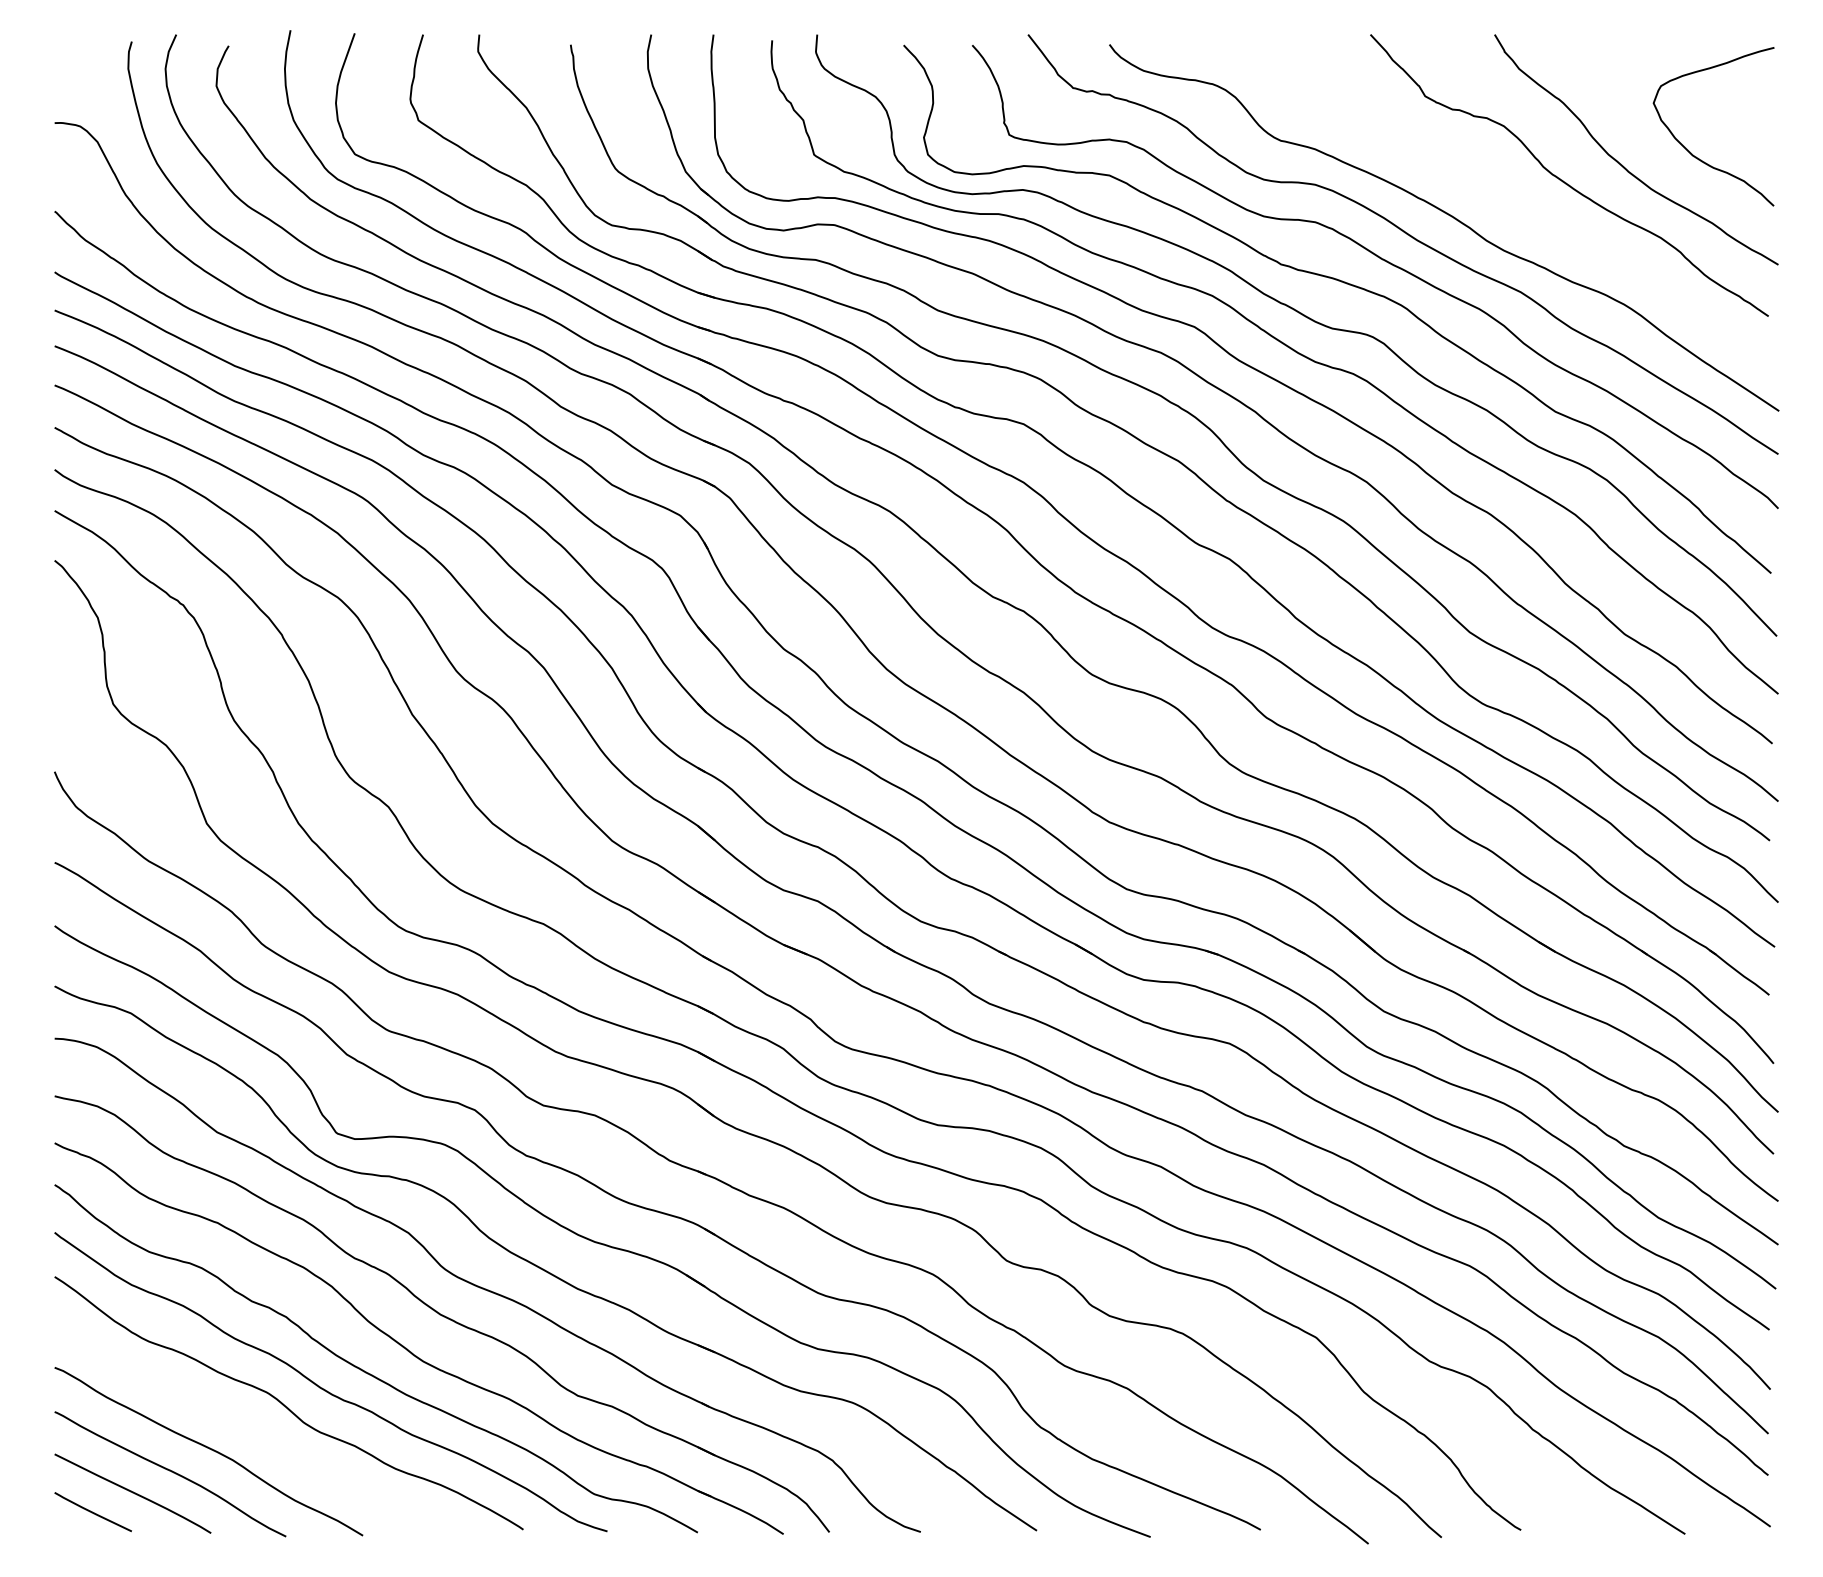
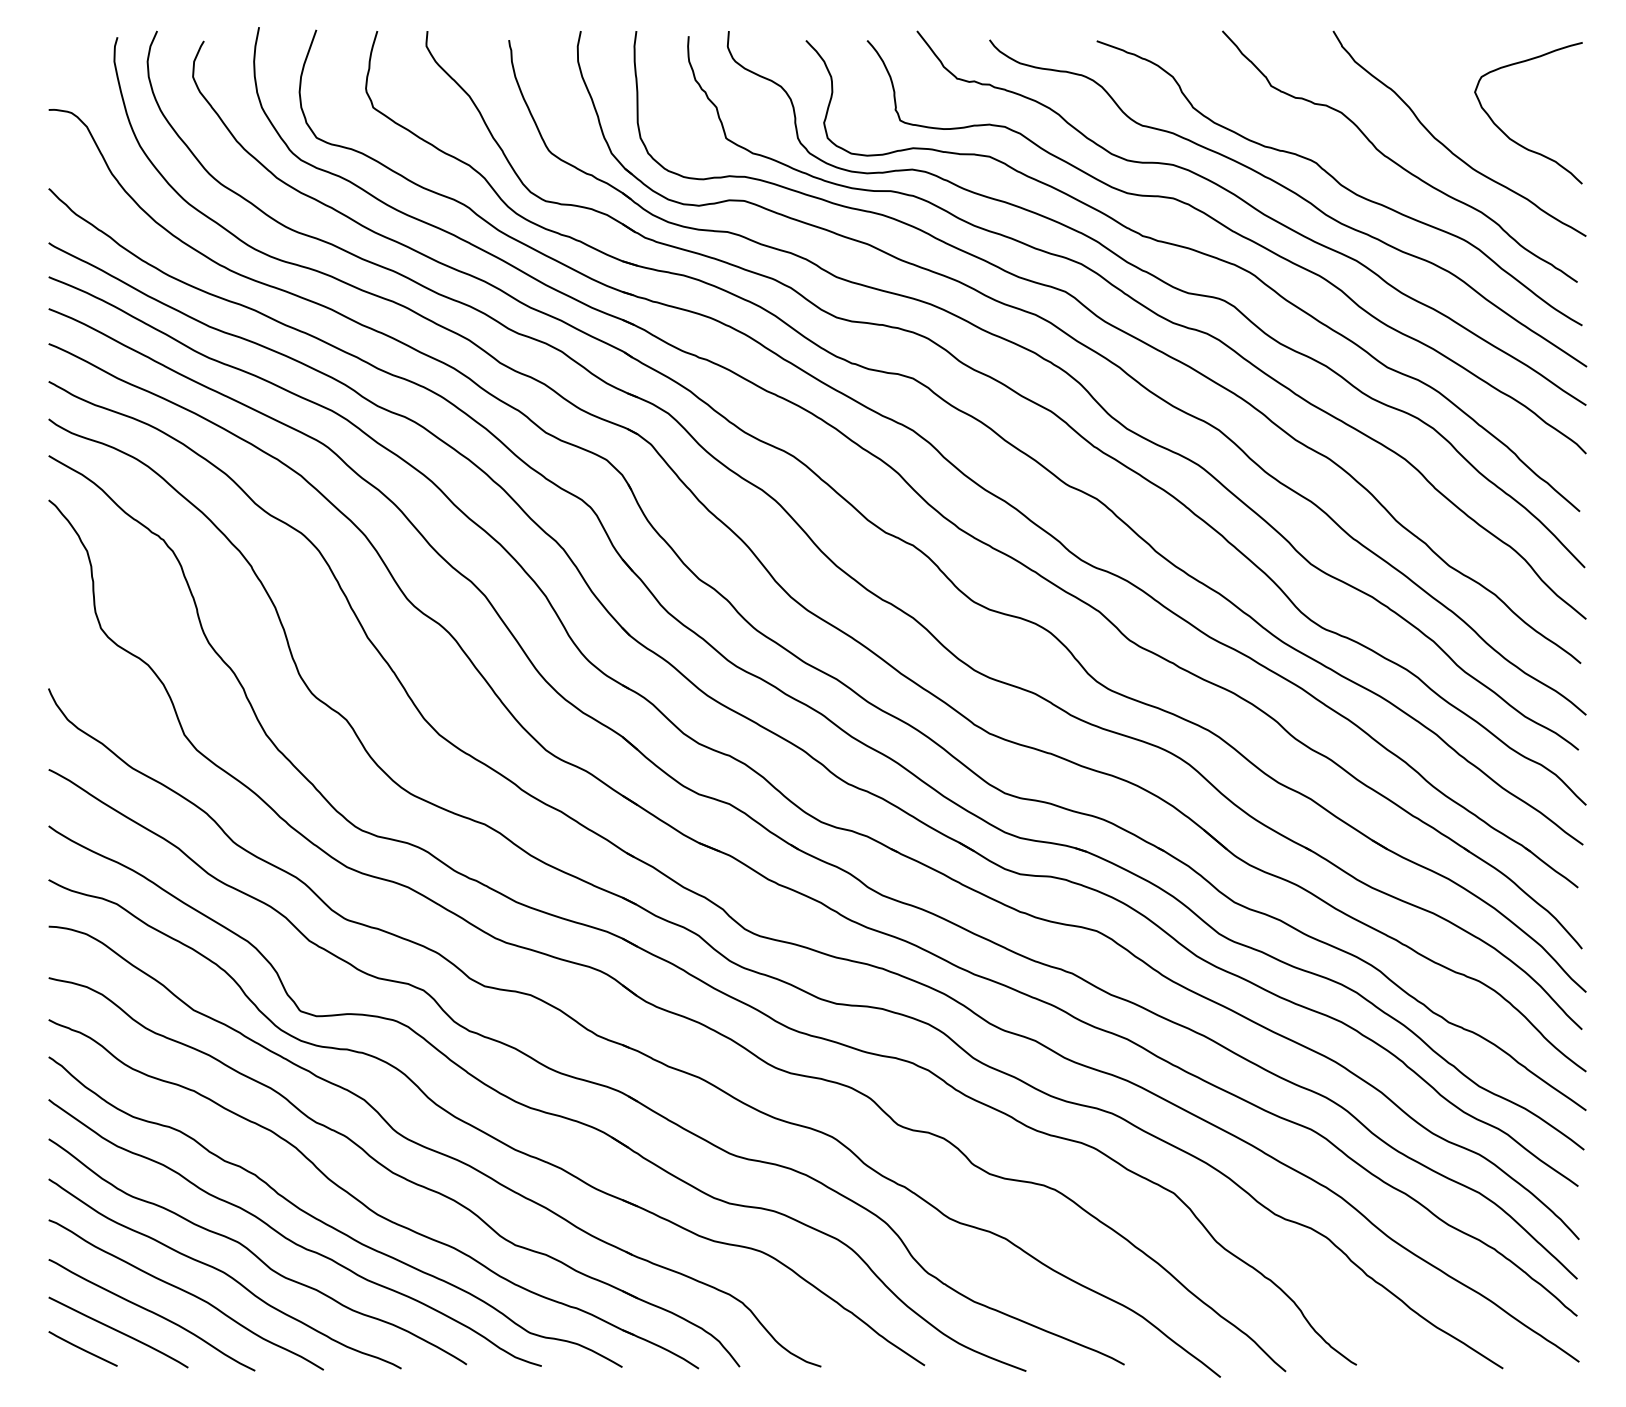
curve: (1501, 205) -> (1339, 183), added
curve: (252, 1427) -> (225, 1273), added

